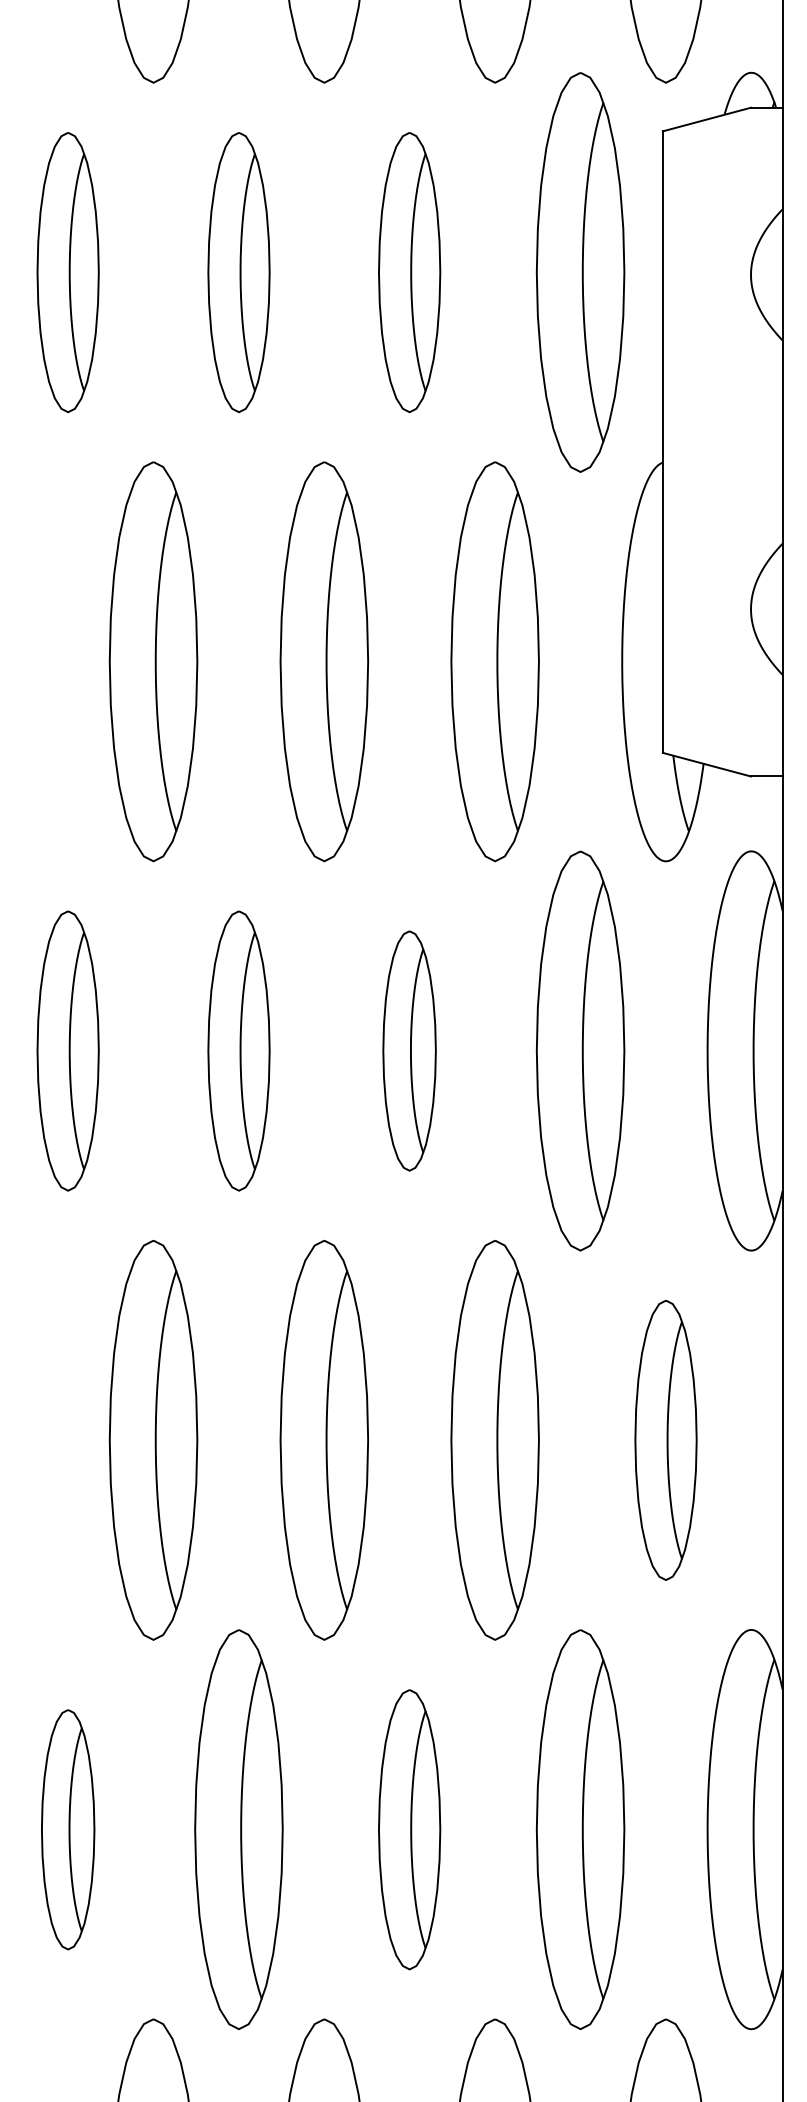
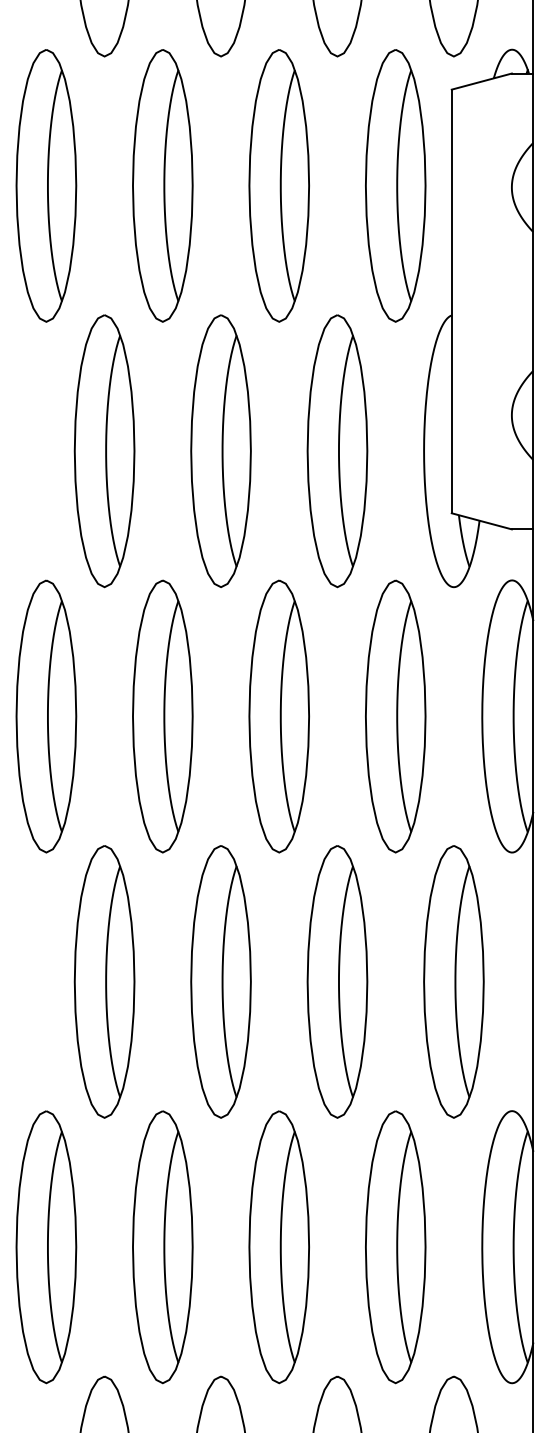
part: (68, 271) -> (46, 185), size x1.43
part: (238, 271) -> (162, 185), size x1.43
part: (408, 271) -> (278, 185), size x1.43
part: (68, 1051) -> (46, 716), size x1.43
part: (238, 1051) -> (162, 716), size x1.43
part: (408, 1051) -> (278, 716), size x1.67
part: (665, 1439) -> (453, 981), size x1.43
part: (68, 1830) -> (46, 1247), size x1.67
part: (408, 1830) -> (278, 1247), size x1.43

